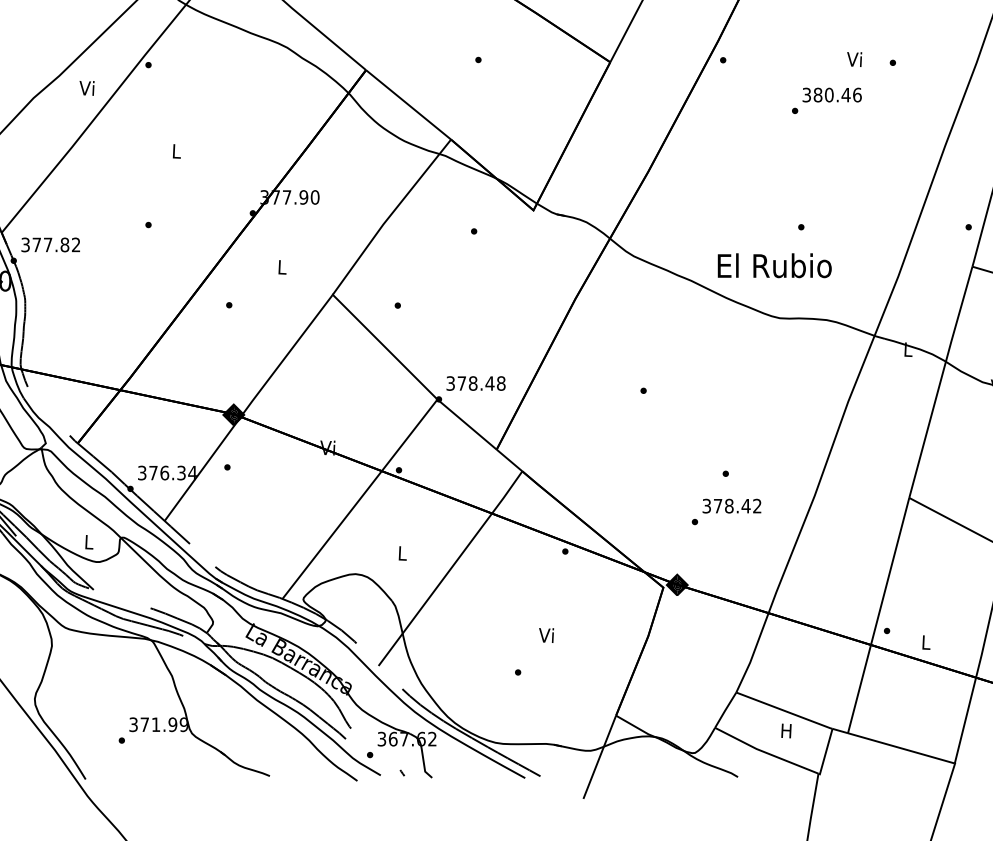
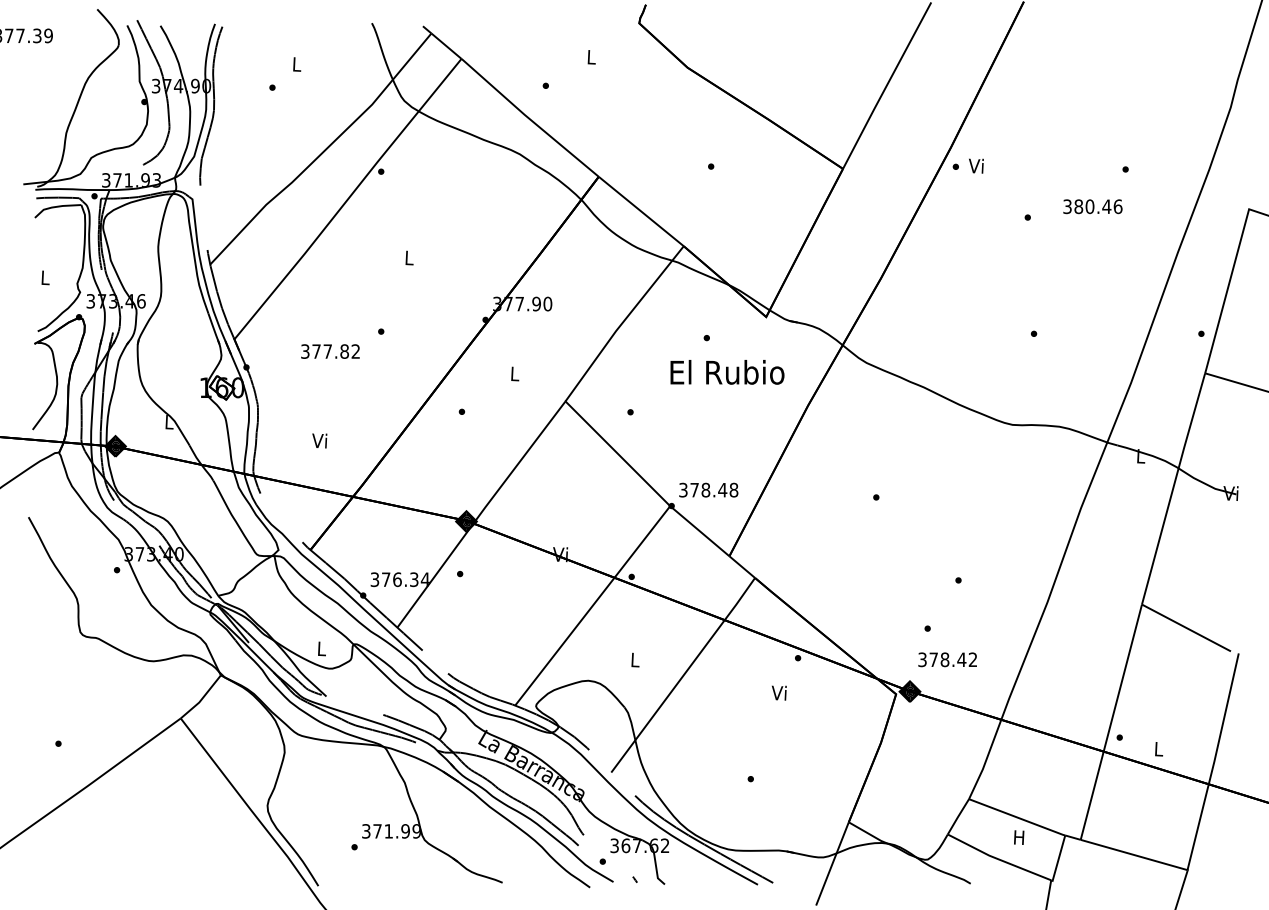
text: (854, 58) -> (976, 165), moved
text: (86, 87) -> (319, 440), moved
text: (831, 94) -> (1092, 206), moved
text: (50, 244) -> (330, 351), moved
text: (774, 265) -> (727, 372), moved
text: (731, 505) -> (947, 659), moved
text: (546, 634) -> (779, 692), moved

